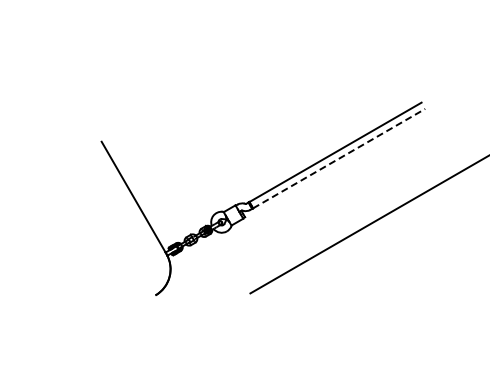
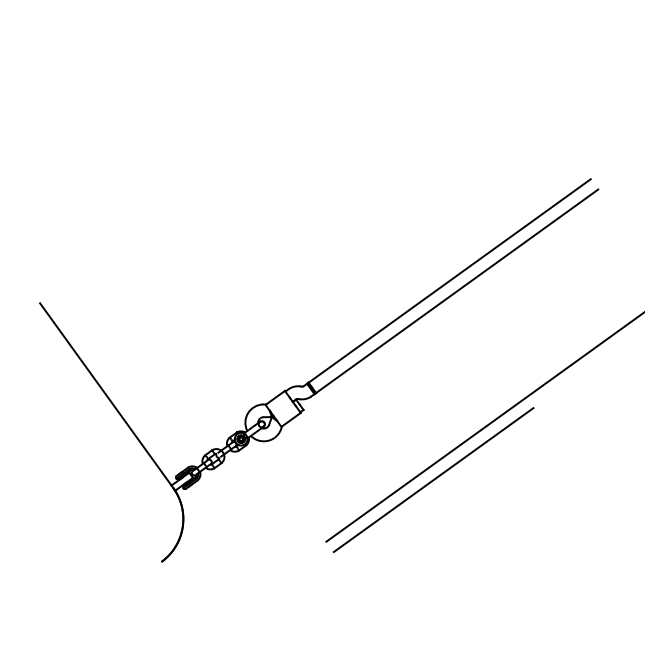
line: (339, 158) -> (457, 290), dashed -> solid
line: (314, 264) -> (432, 480), added

